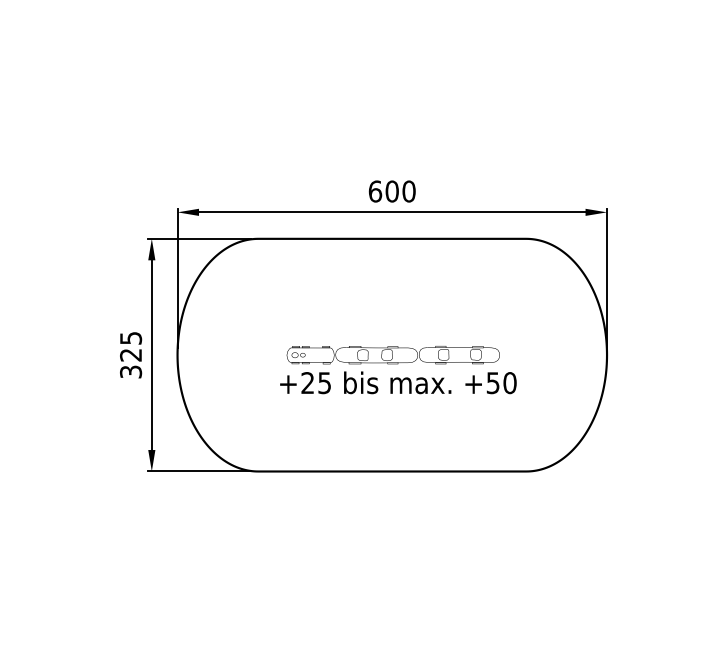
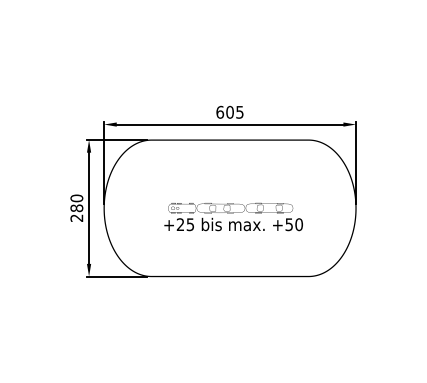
text: (408, 190) -> (239, 111), 600 -> 605
text: (130, 353) -> (76, 207), 325 -> 280

